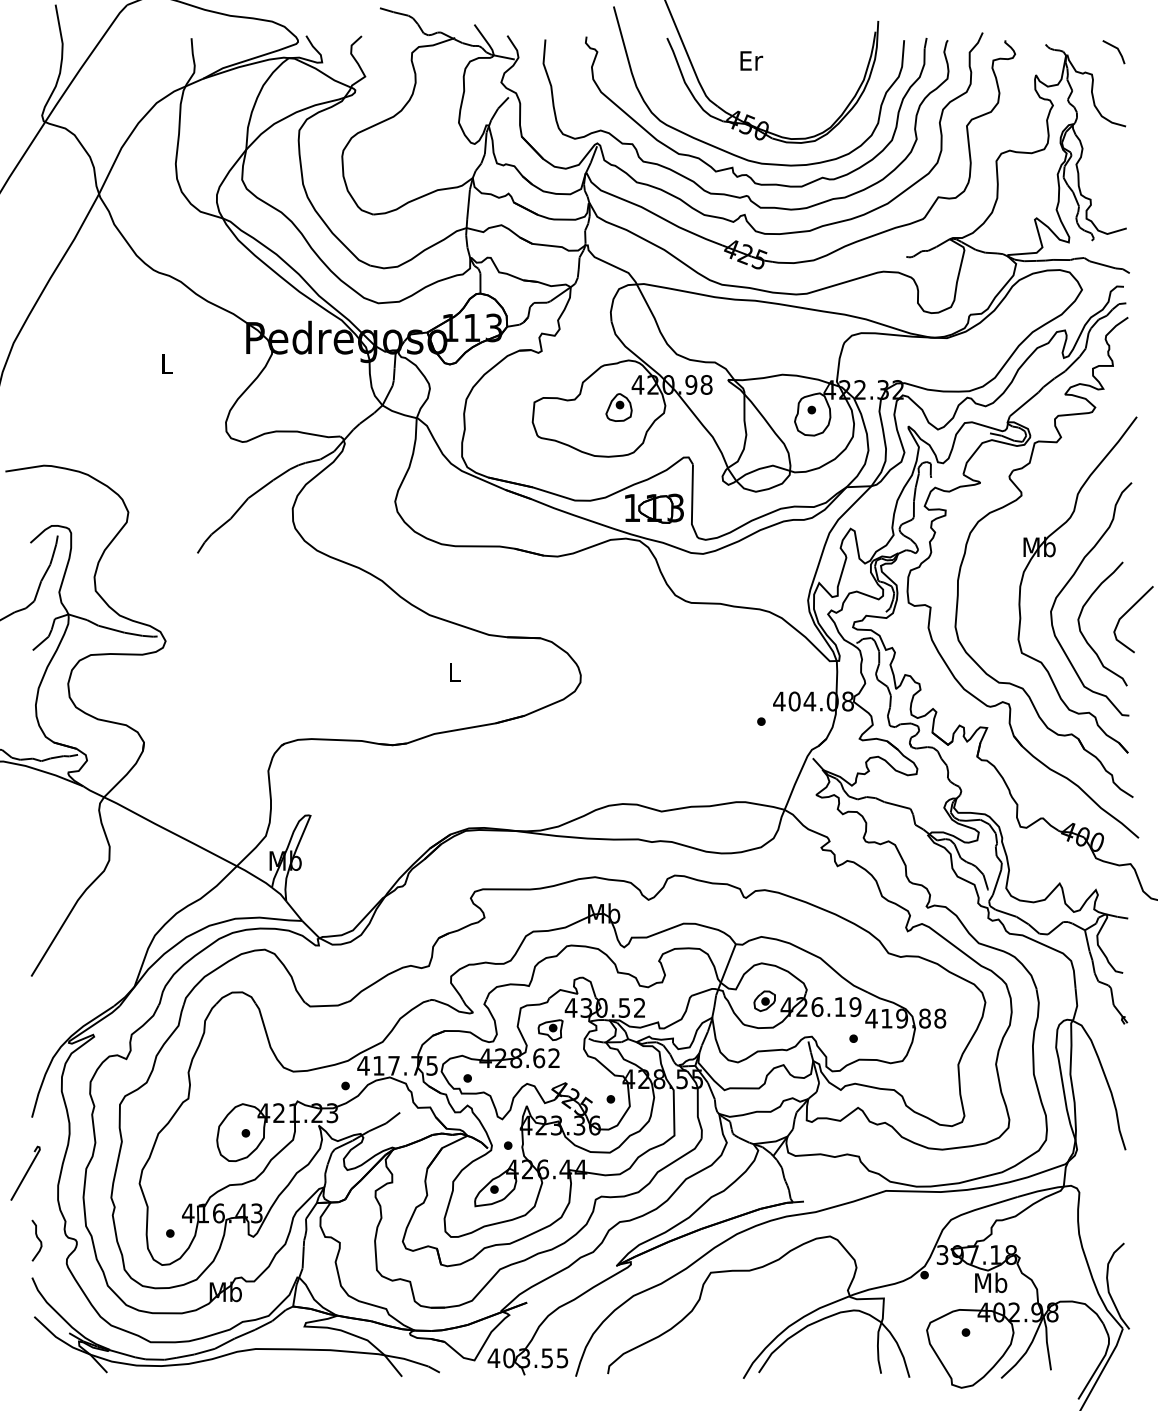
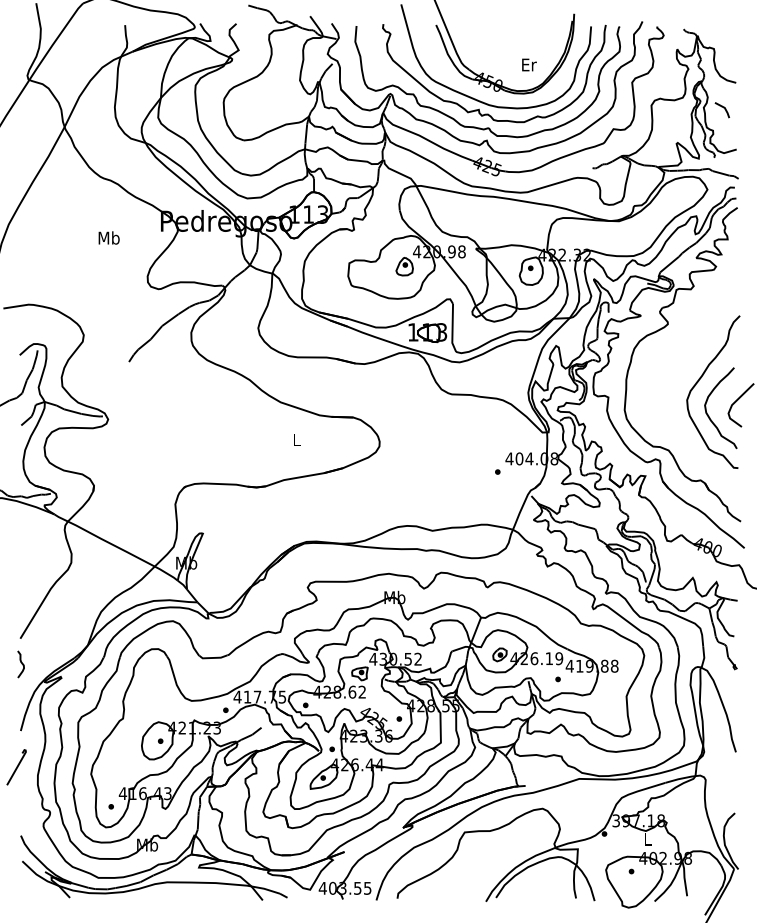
line: (1115, 49) -> (723, 108), moved
text: (751, 60) -> (529, 64), moved
text: (166, 362) -> (108, 237), L -> Mb
part: (1054, 555) -> (689, 363), removed
curve: (37, 1240) -> (21, 664), moved
text: (990, 1282) -> (647, 838), Mb -> L

